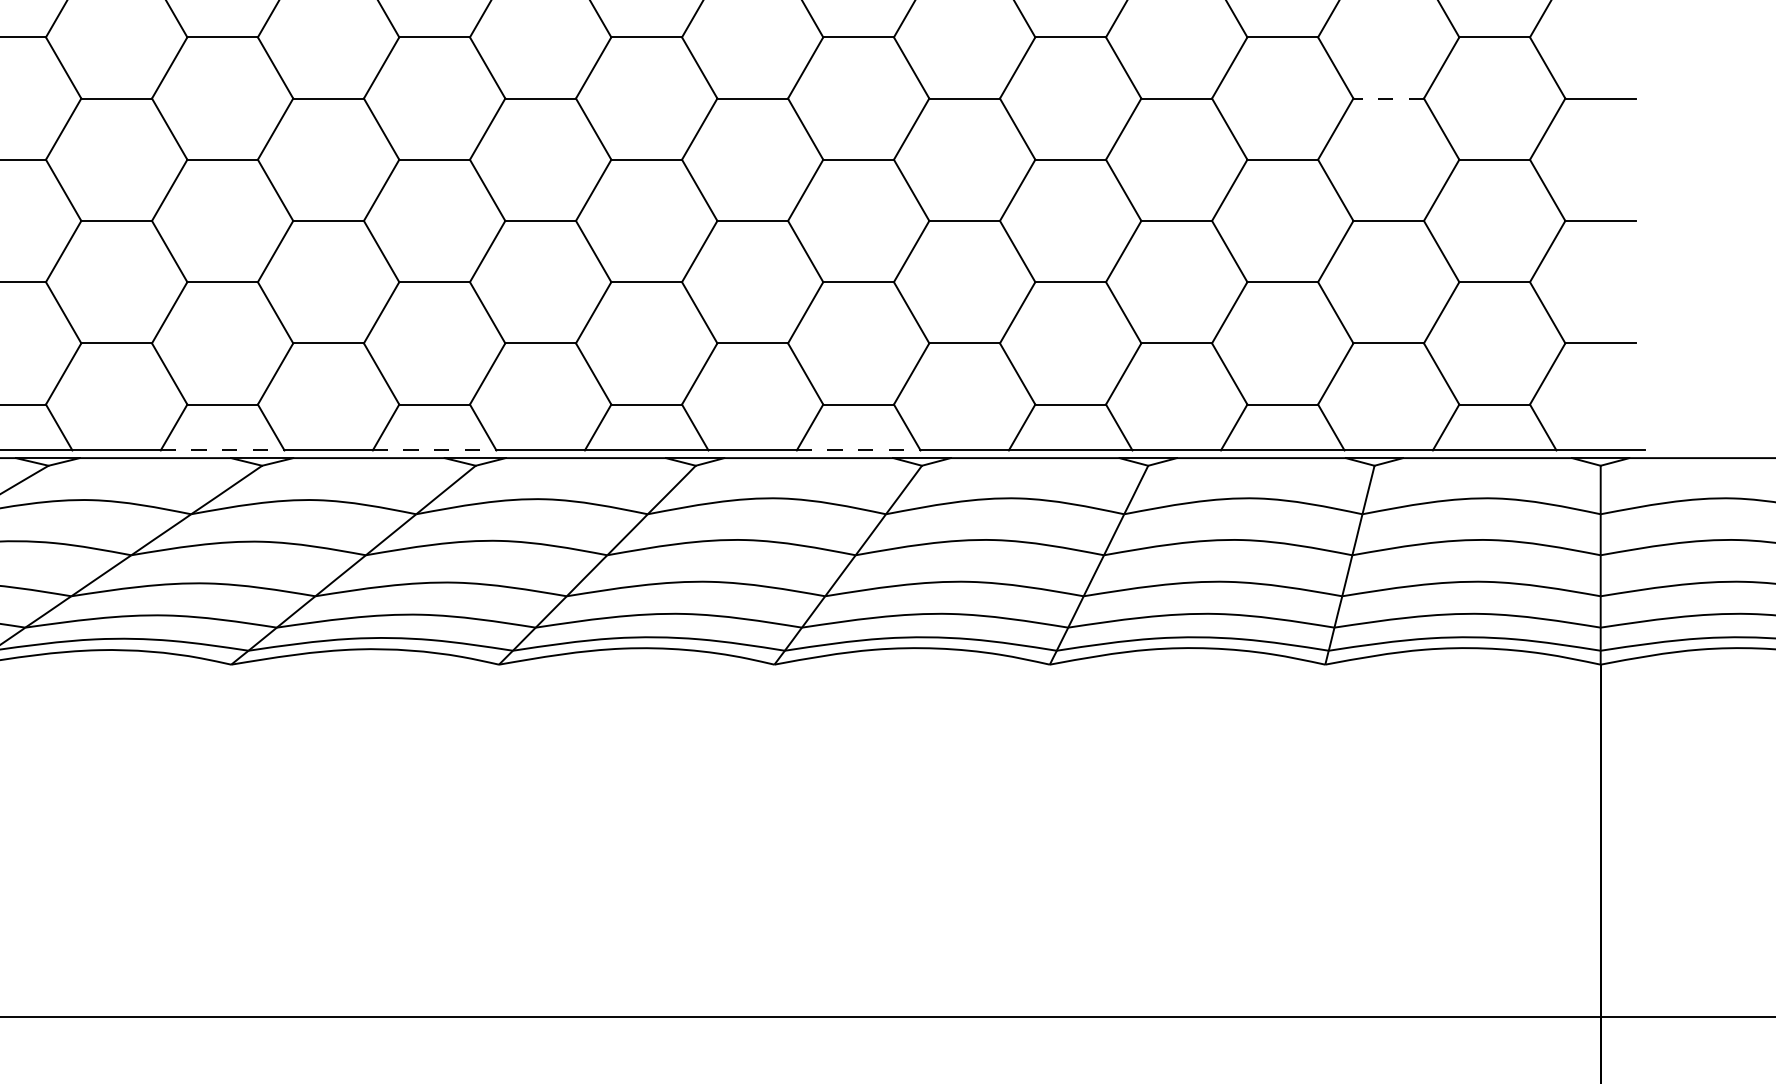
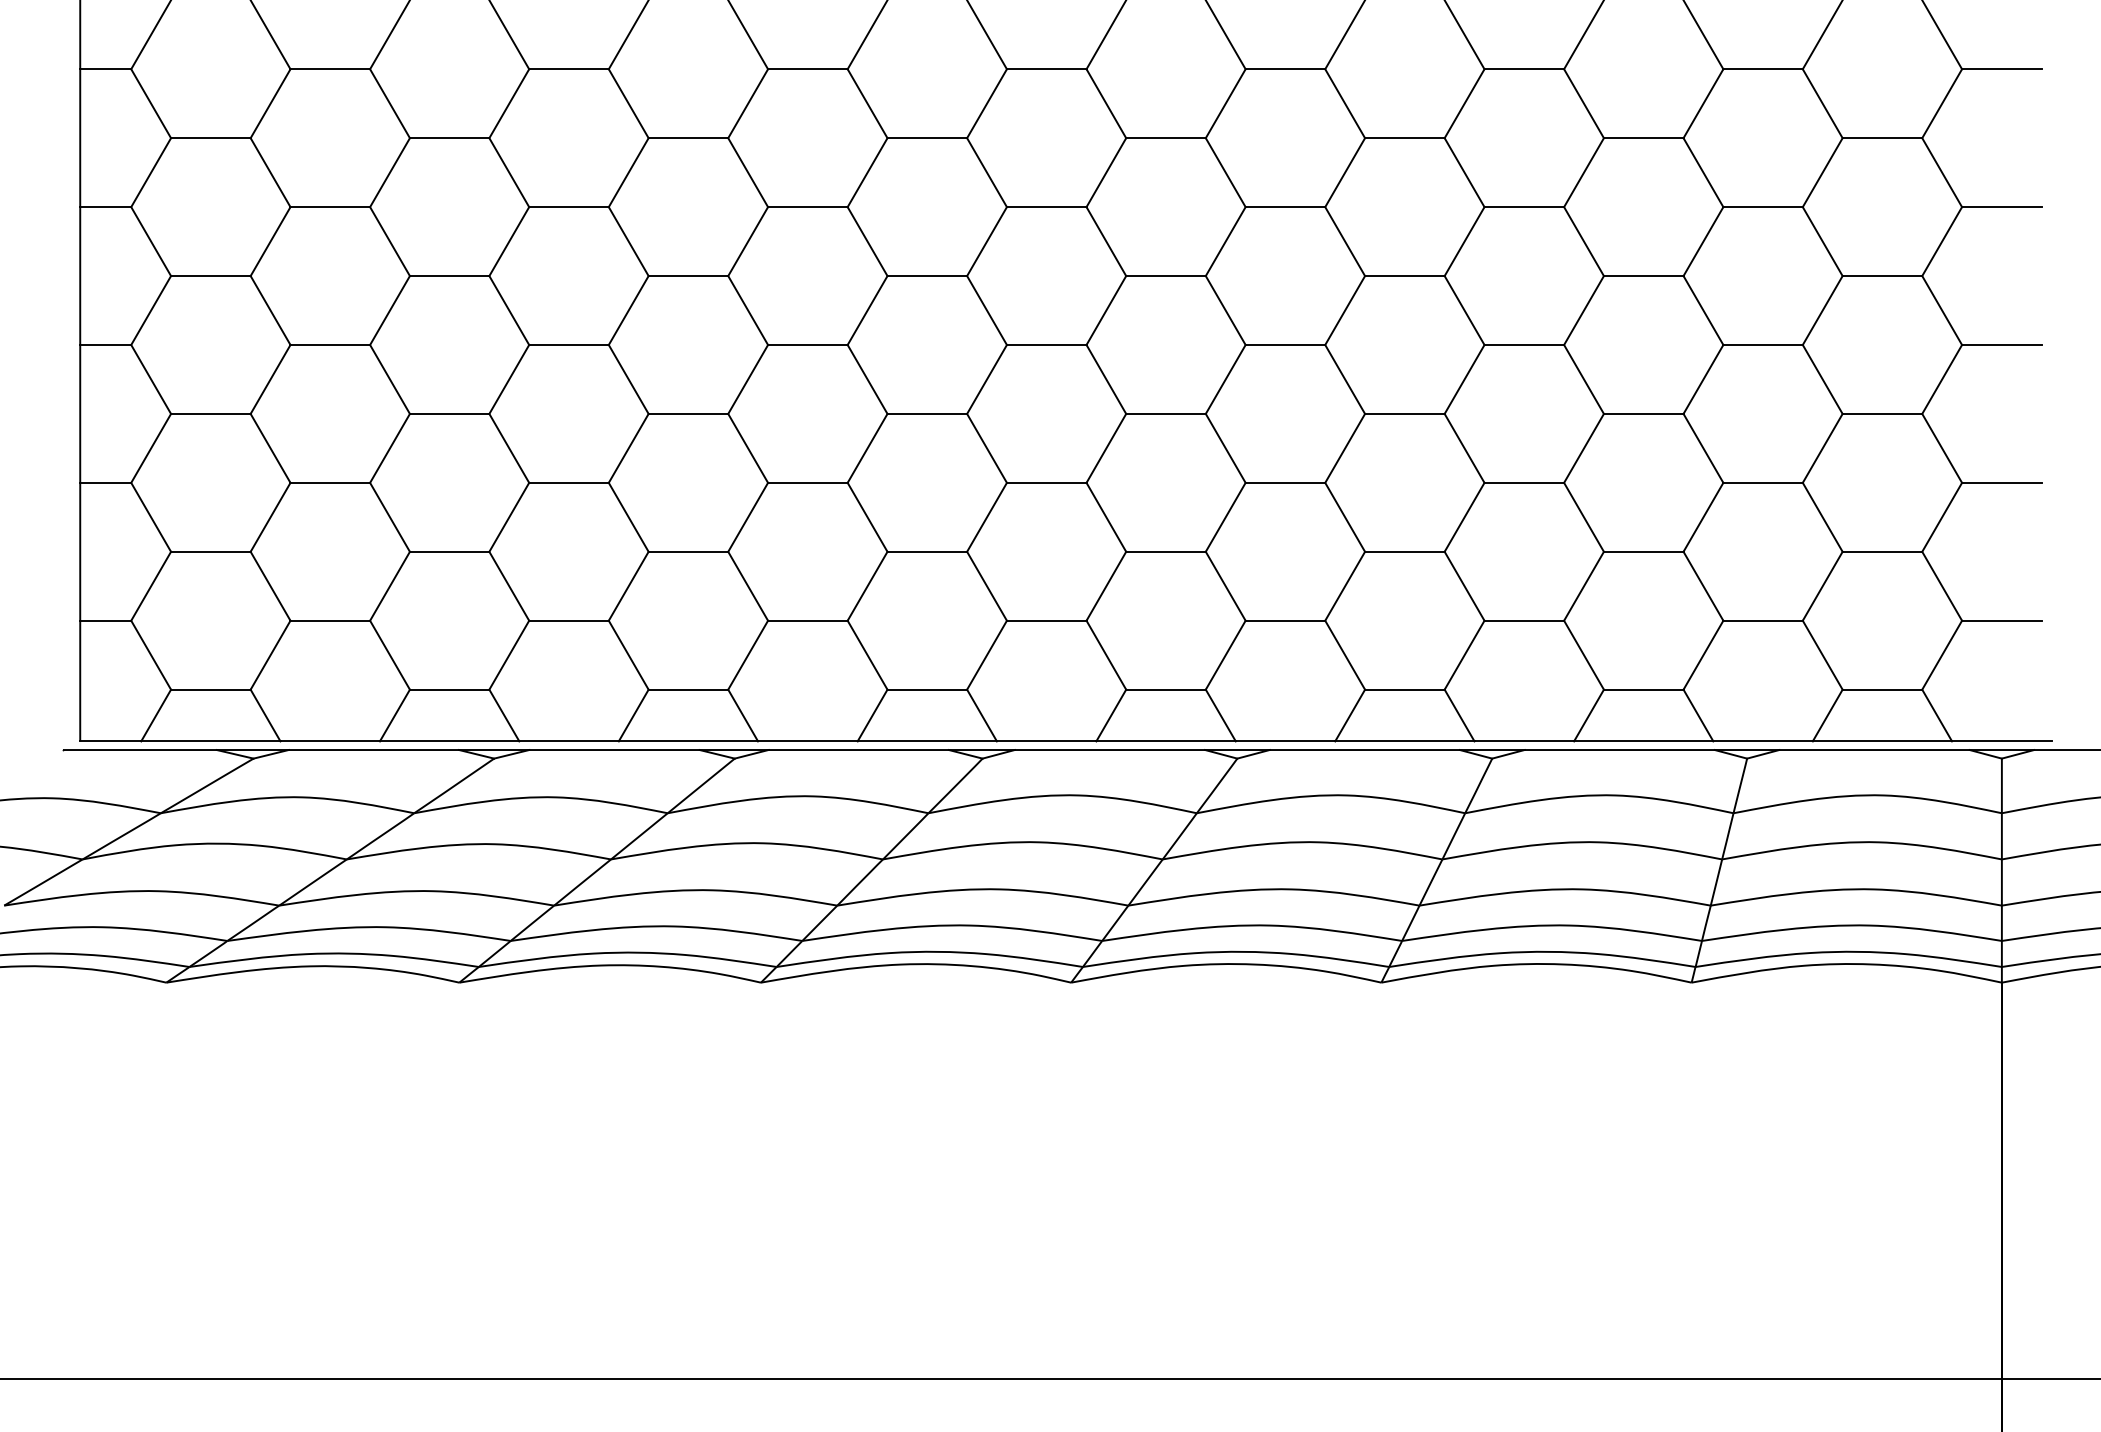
line: (1389, 98) -> (1763, 345), dashed -> solid
line: (222, 450) -> (449, 741), dashed -> solid
line: (434, 450) -> (688, 741), dashed -> solid
line: (859, 450) -> (1166, 741), dashed -> solid

